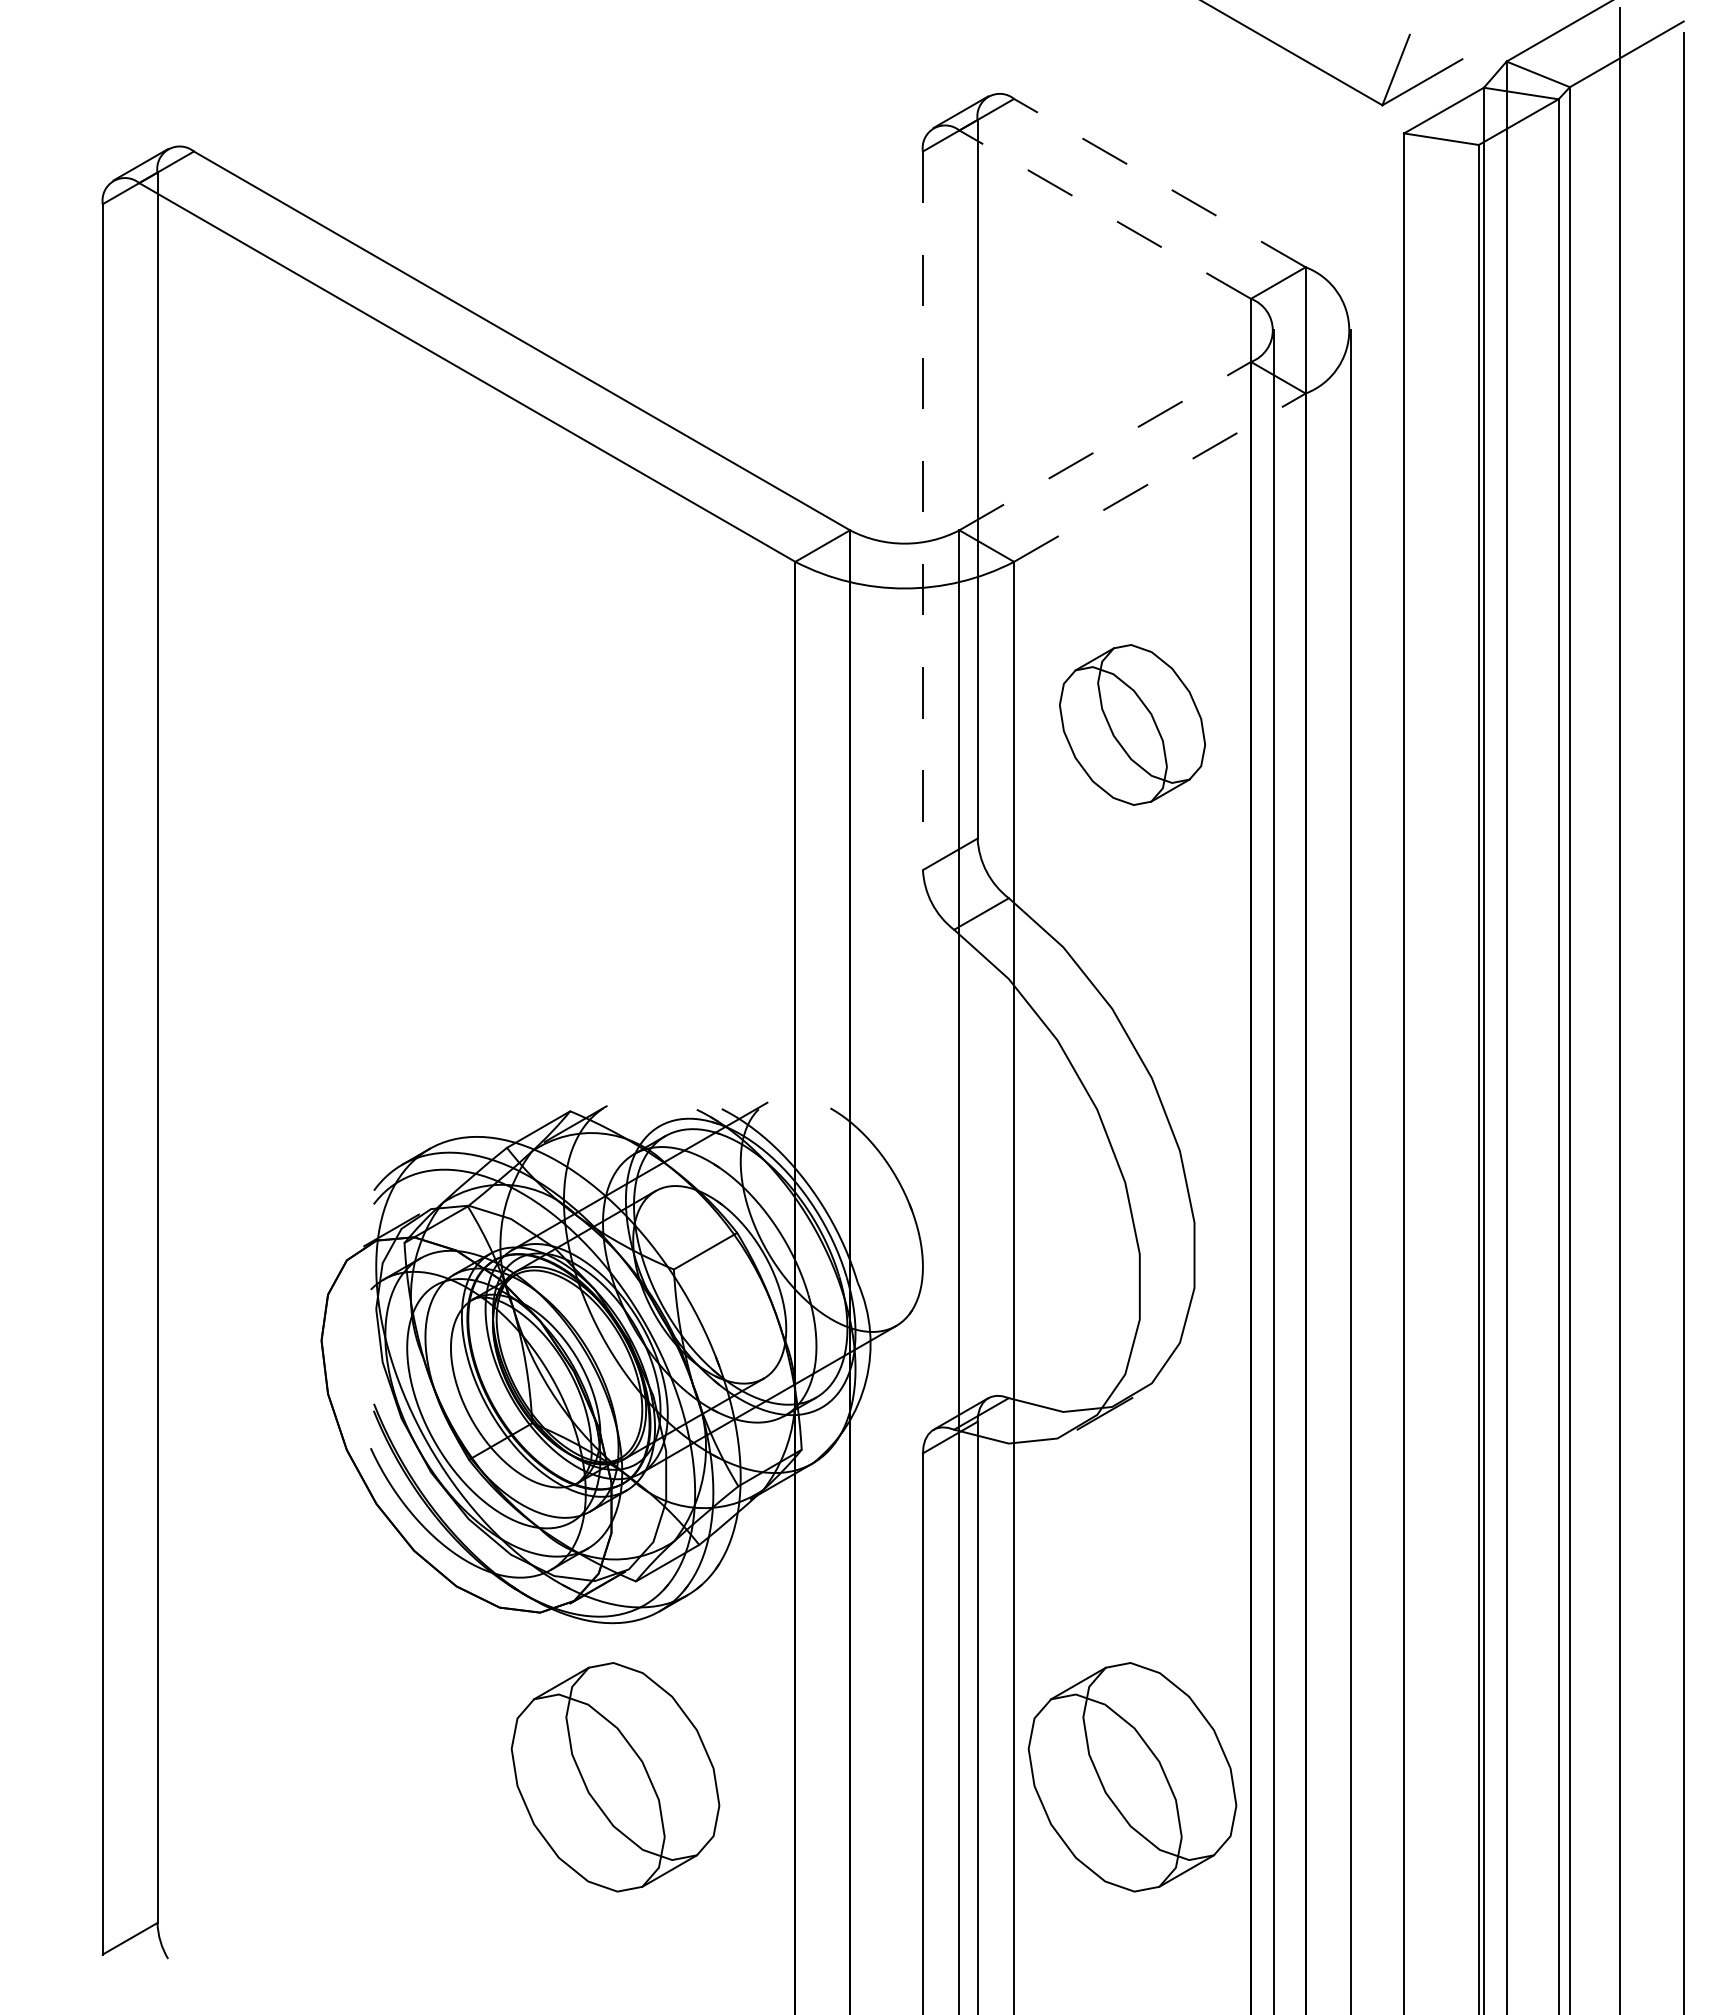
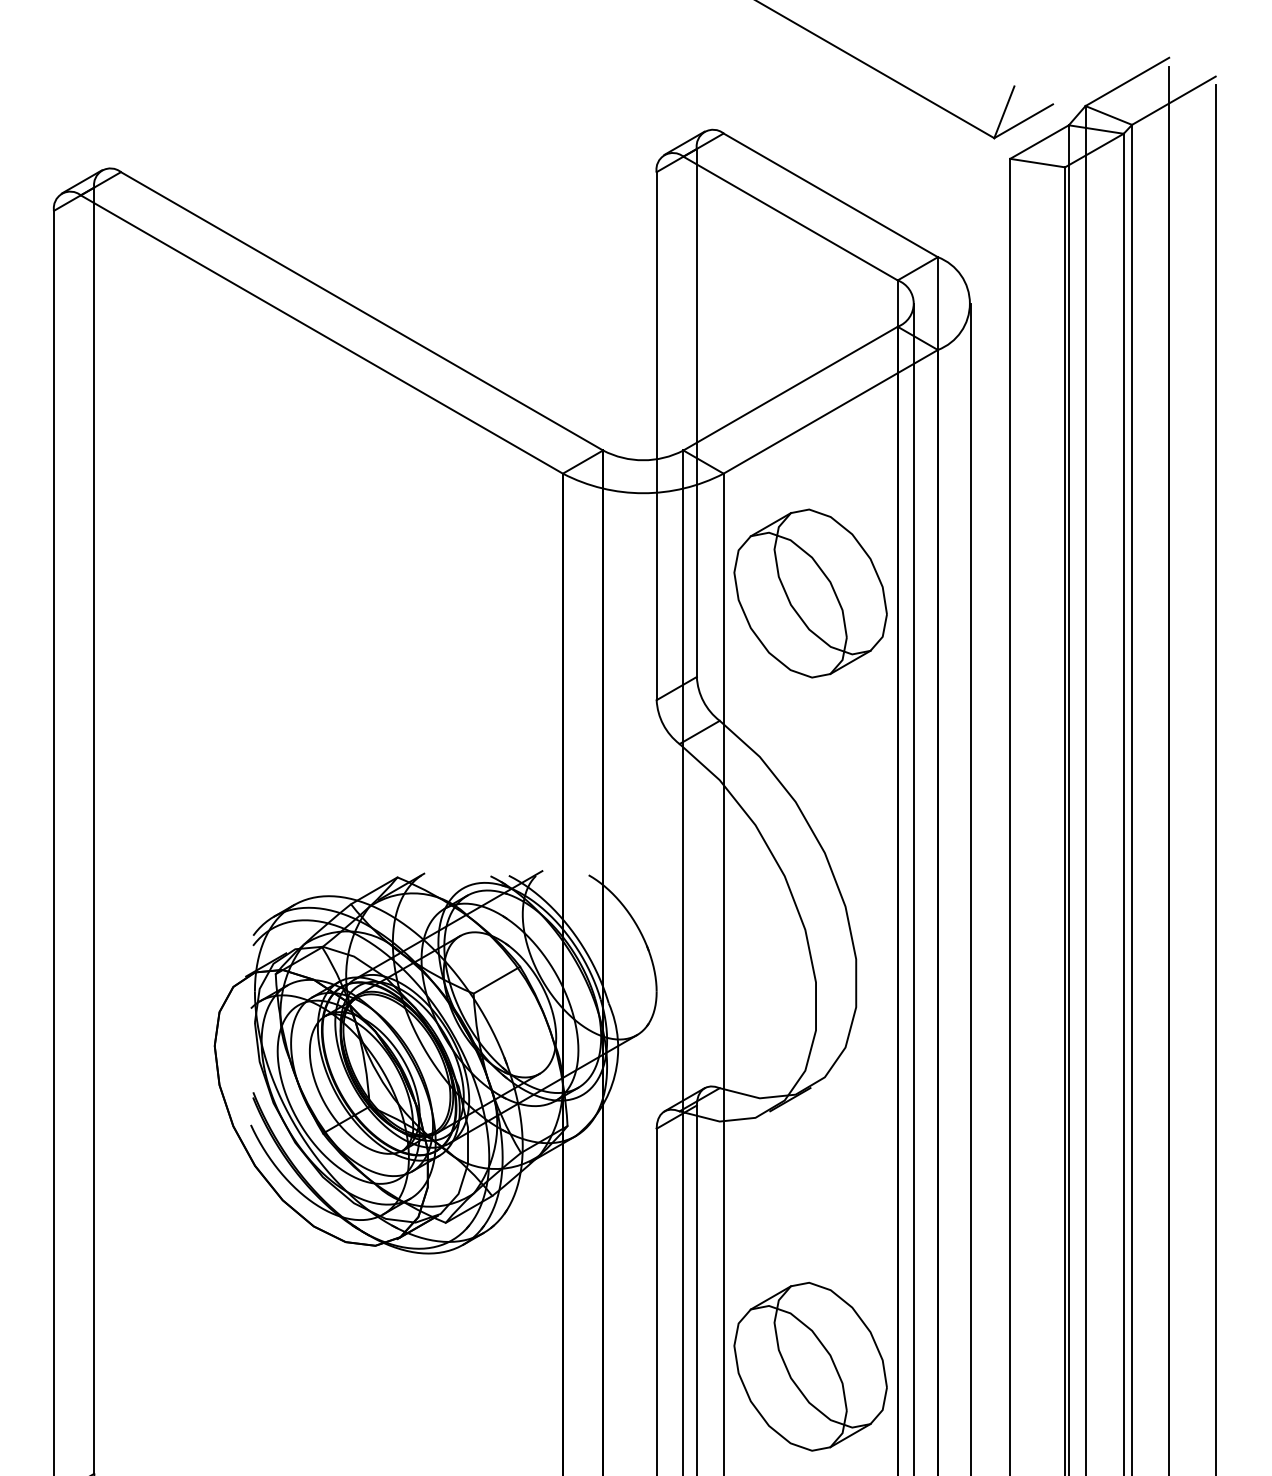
line: (1159, 182) -> (830, 194), dashed -> solid
line: (1104, 214) -> (790, 218), dashed -> solid
line: (1105, 445) -> (790, 388), dashed -> solid
line: (1160, 477) -> (831, 411), dashed -> solid
line: (922, 511) -> (656, 436), dashed -> solid
part: (1132, 724) -> (810, 593), size x1.43
part: (615, 1777) -> (430, 1366), removed

